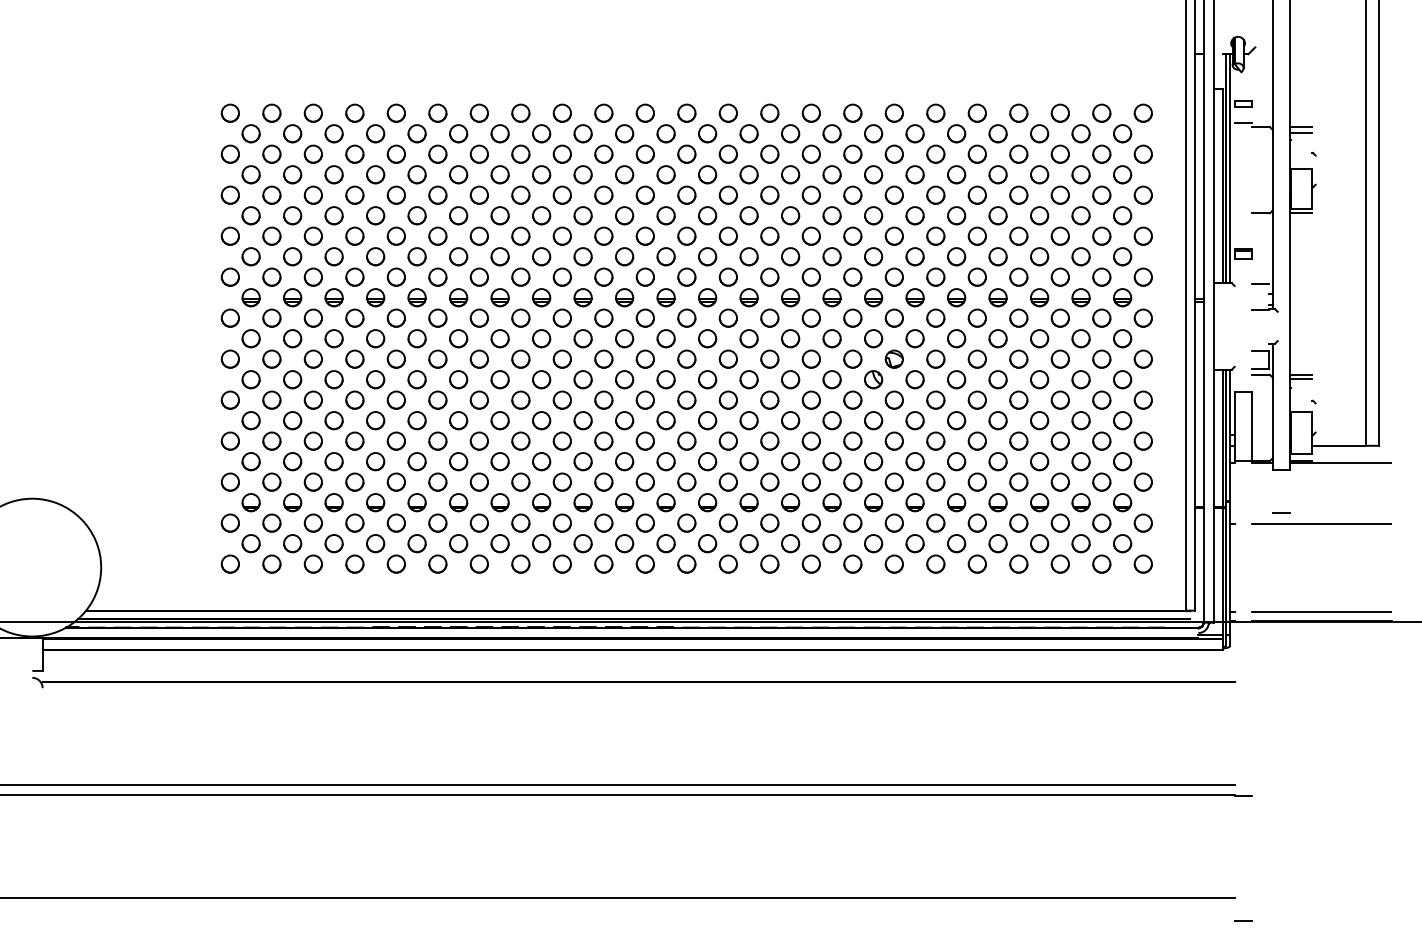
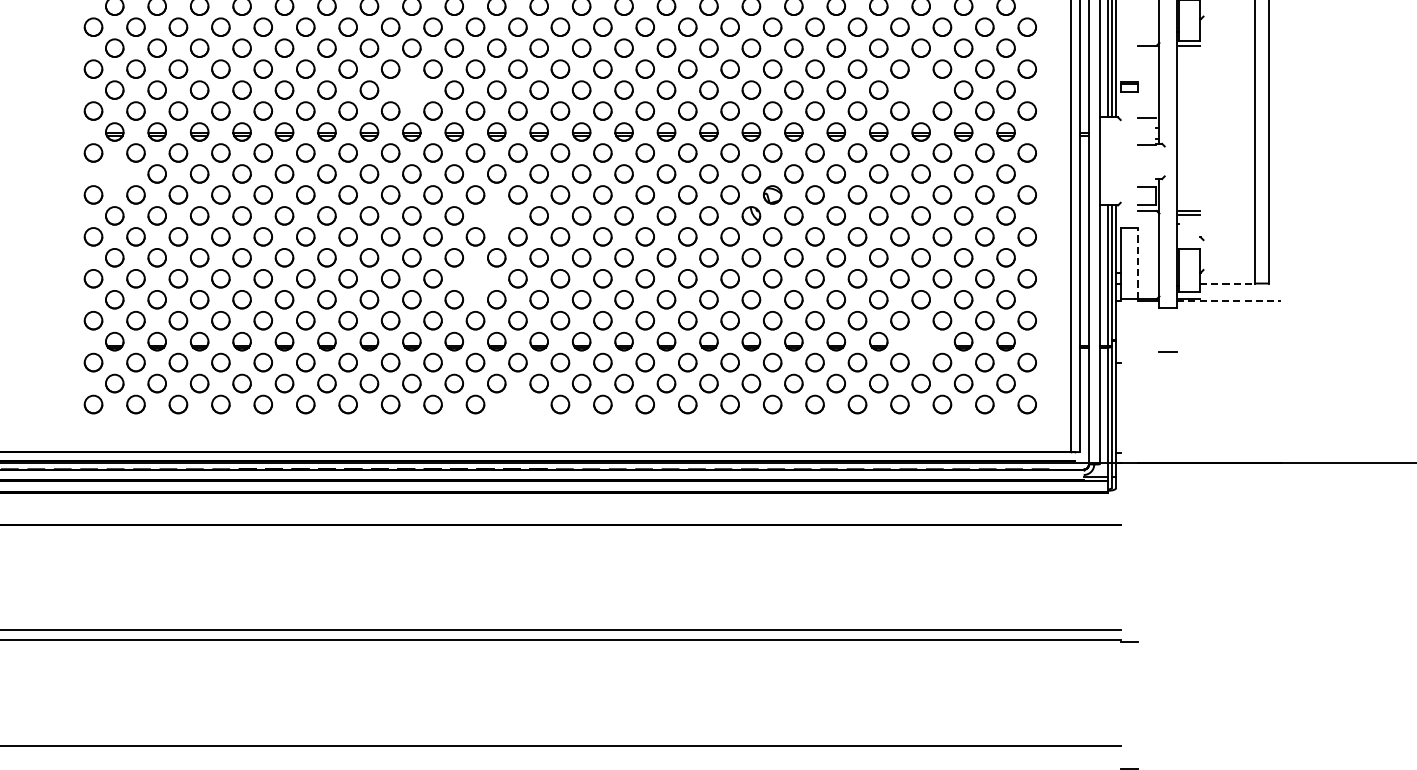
part: (541, 256) -> (411, 89), removed
part: (1039, 256) -> (921, 89), removed
part: (250, 338) -> (114, 173), removed
part: (624, 379) -> (496, 215), removed
line: (1251, 425) -> (1137, 262), solid -> dashed
part: (603, 440) -> (475, 278), removed
line: (1338, 445) -> (1226, 283), solid -> dashed
line: (1340, 462) -> (1228, 300), solid -> dashed
part: (1039, 502) -> (921, 341), removed
line: (1321, 523) -> (1209, 362), removed
part: (644, 563) -> (517, 403), removed
line: (1321, 611) -> (1209, 452), removed

